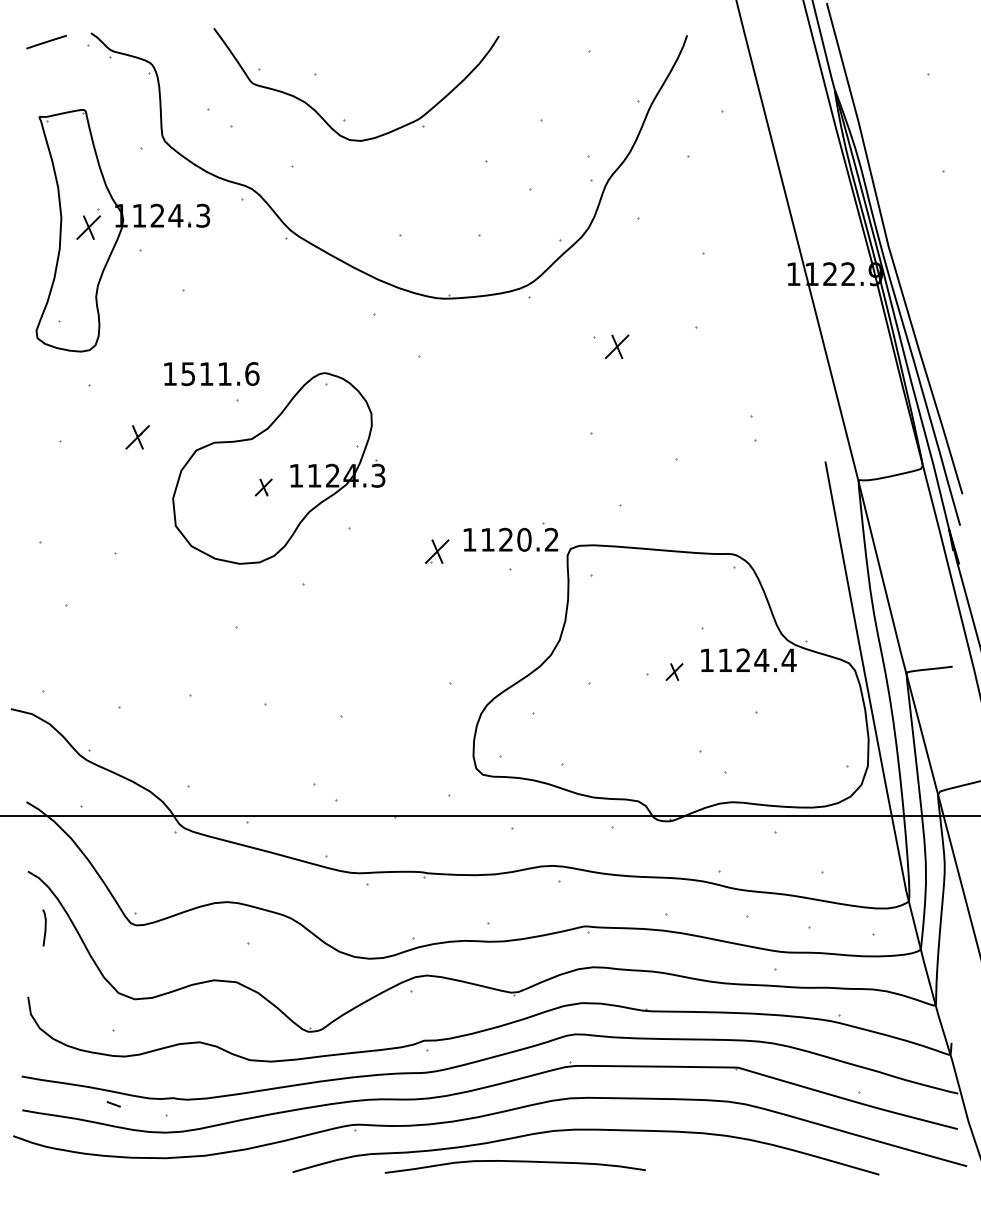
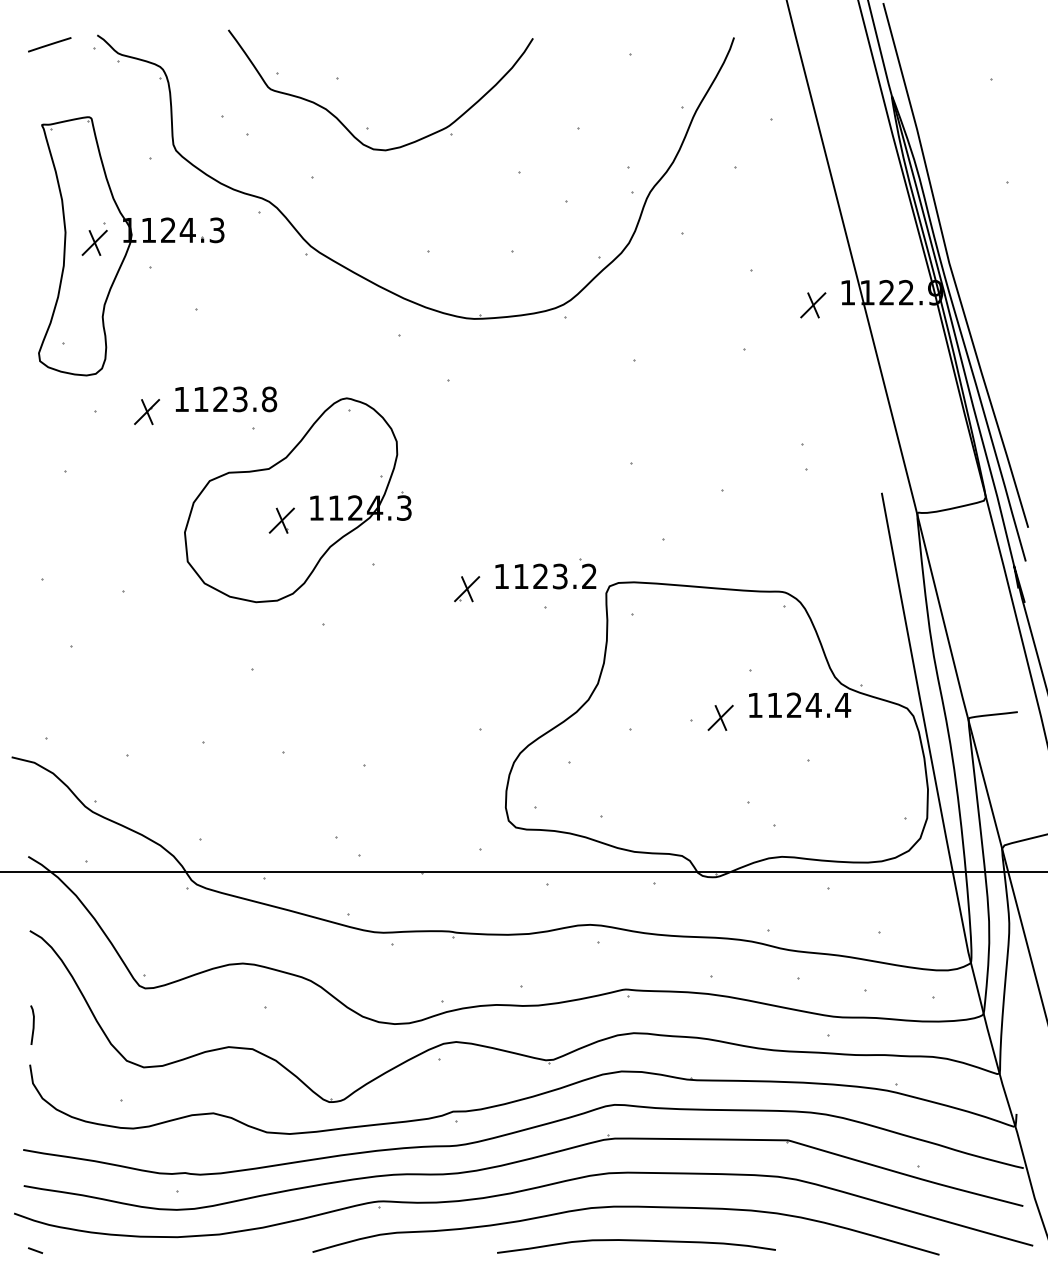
part: (617, 347) -> (813, 305), moved
text: (220, 374) -> (235, 399), 1511.6 -> 1123.8
part: (137, 437) -> (146, 412), moved
part: (263, 487) -> (281, 520), size x1.43
text: (523, 539) -> (559, 576), 1120.2 -> 1123.2
part: (674, 671) -> (720, 717), size x1.43
line: (44, 927) -> (32, 1024), moved
line: (113, 1104) -> (35, 1250), moved
curve: (515, 1162) -> (636, 1241), moved

